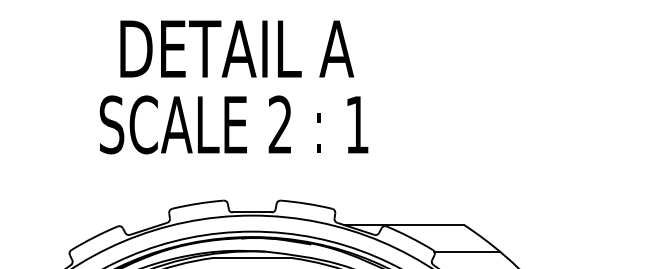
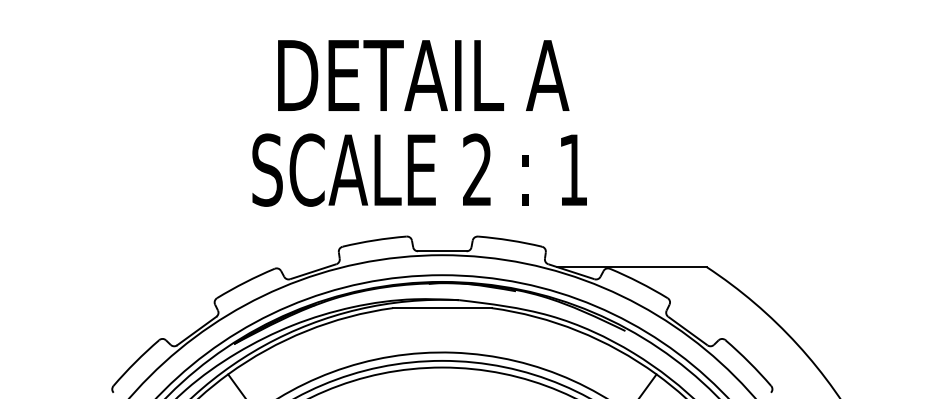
text: (233, 87) -> (419, 123), moved
line: (467, 251) -> (710, 300), removed

